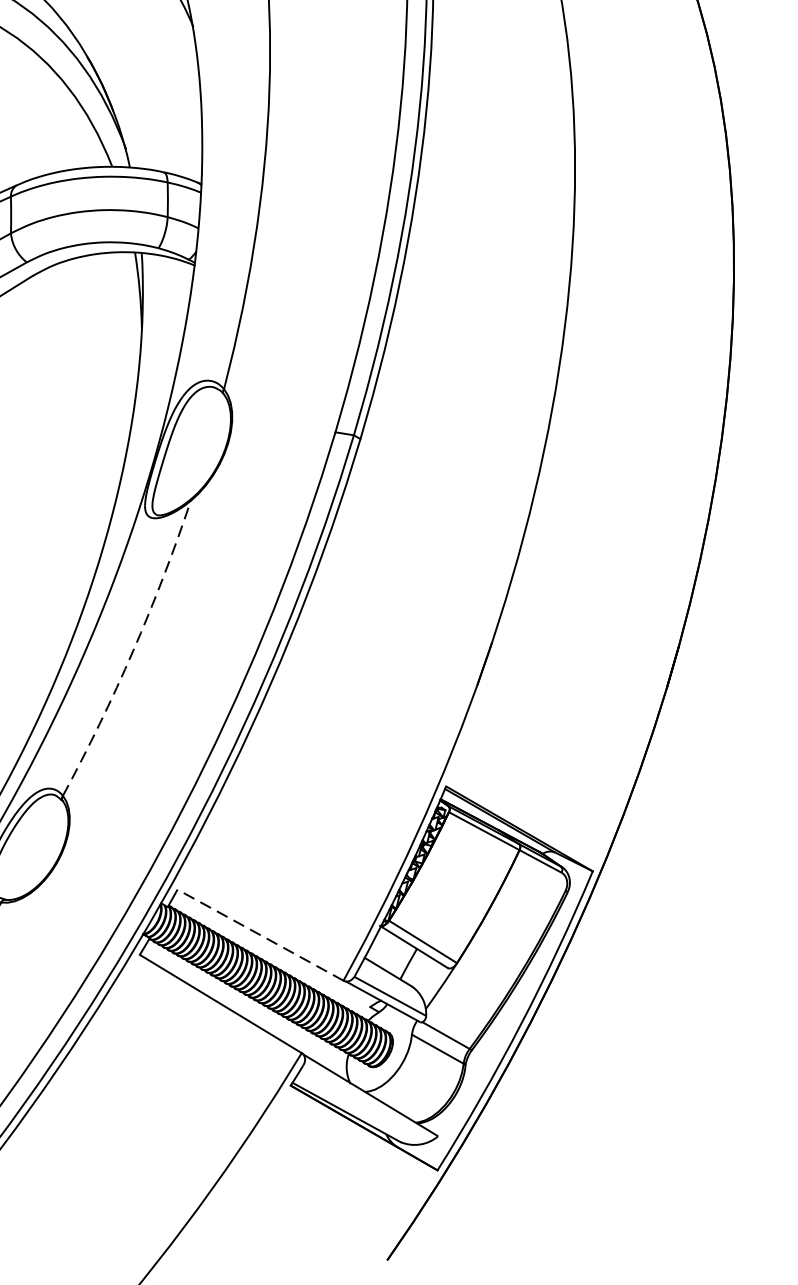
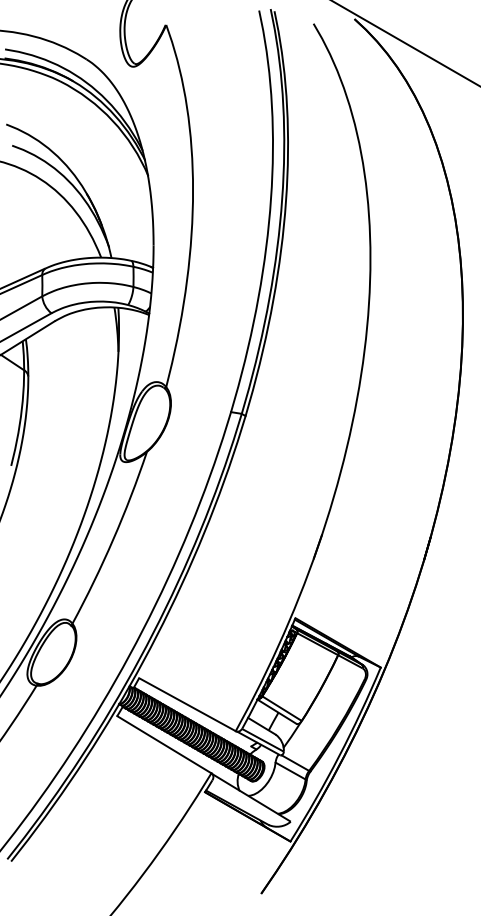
arc: (133, 651) -> (113, 539), dashed -> solid
line: (260, 934) -> (187, 704), dashed -> solid

